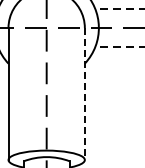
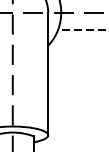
line: (84, 94) -> (47, 74), dashed -> solid

